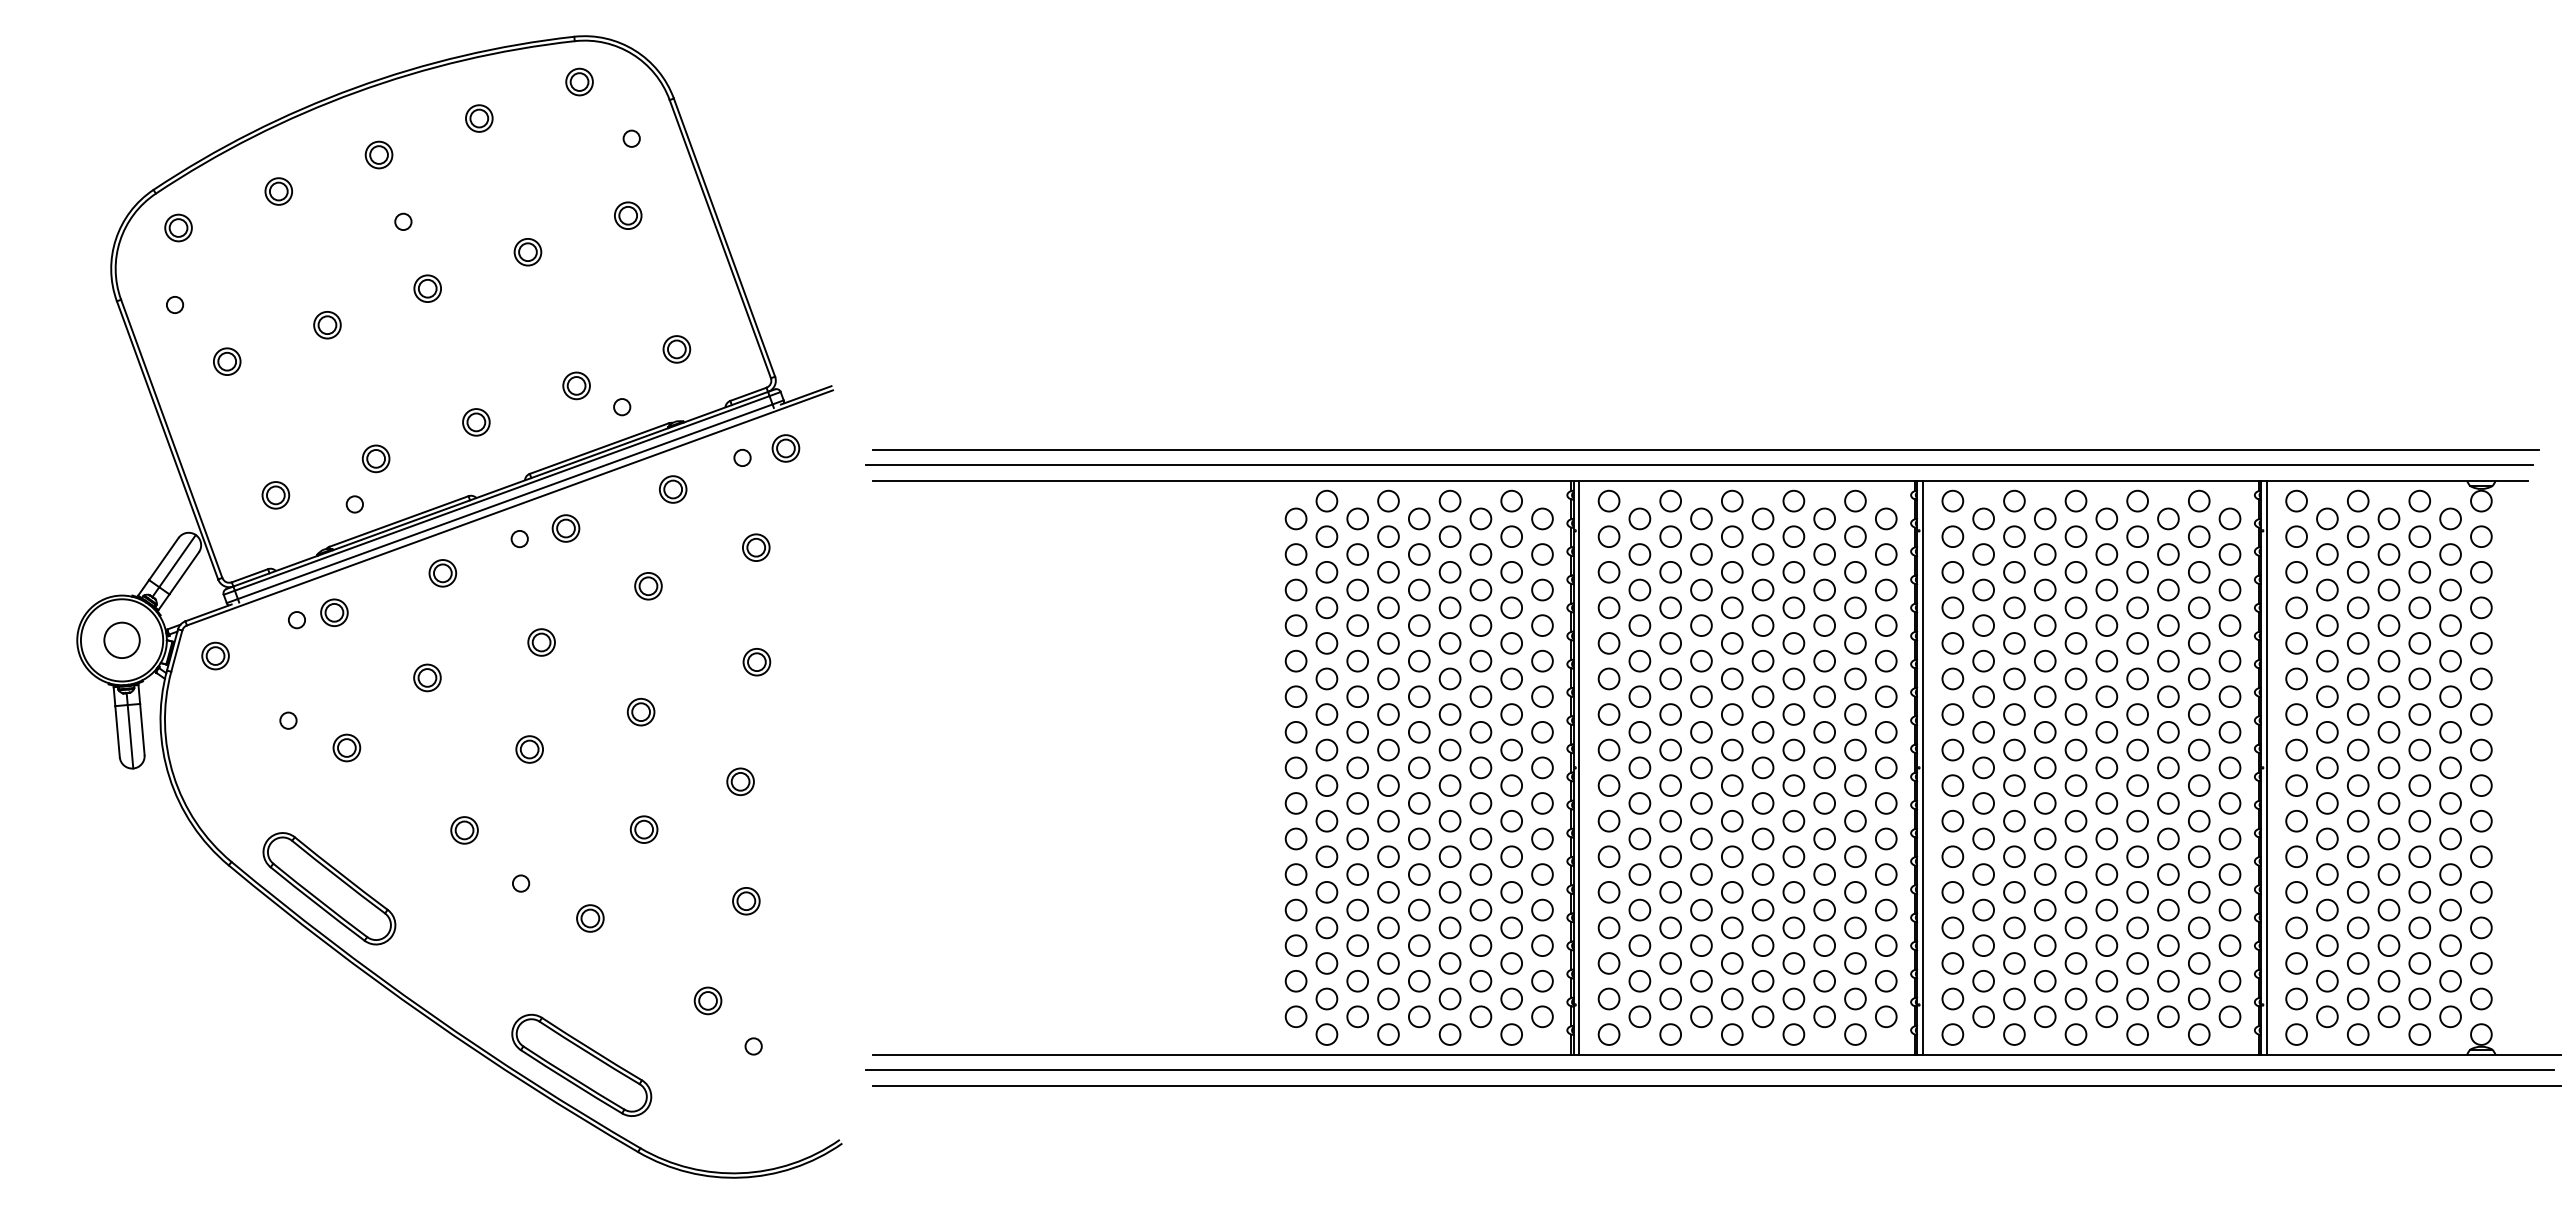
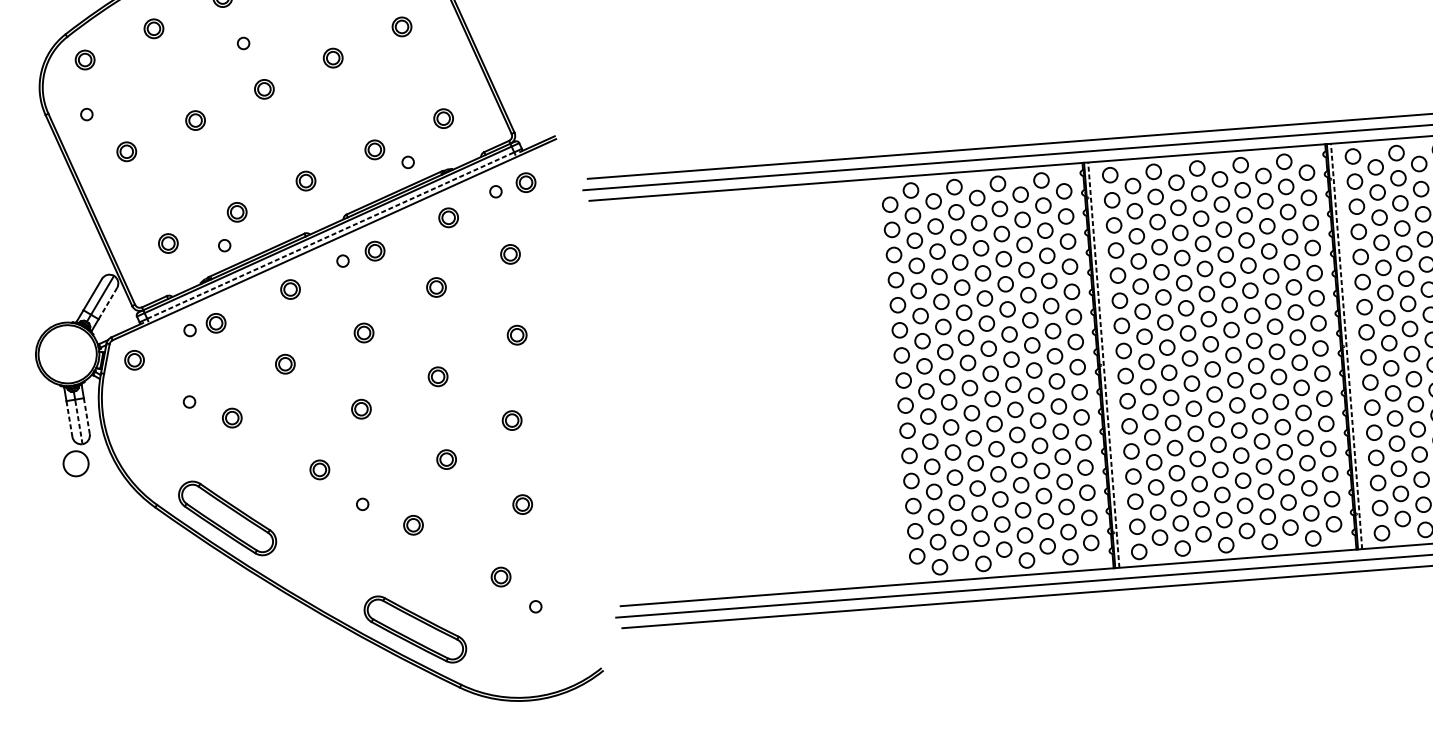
line: (505, 501) -> (330, 235), solid -> dashed
line: (184, 573) -> (108, 303), solid -> dashed
circle: (121, 639) -> (75, 463), moved
line: (142, 729) -> (86, 416), solid -> dashed
line: (117, 731) -> (69, 418), solid -> dashed
line: (130, 736) -> (78, 421), solid -> dashed
line: (1579, 767) -> (1103, 364), solid -> dashed
line: (1923, 767) -> (1346, 346), solid -> dashed

